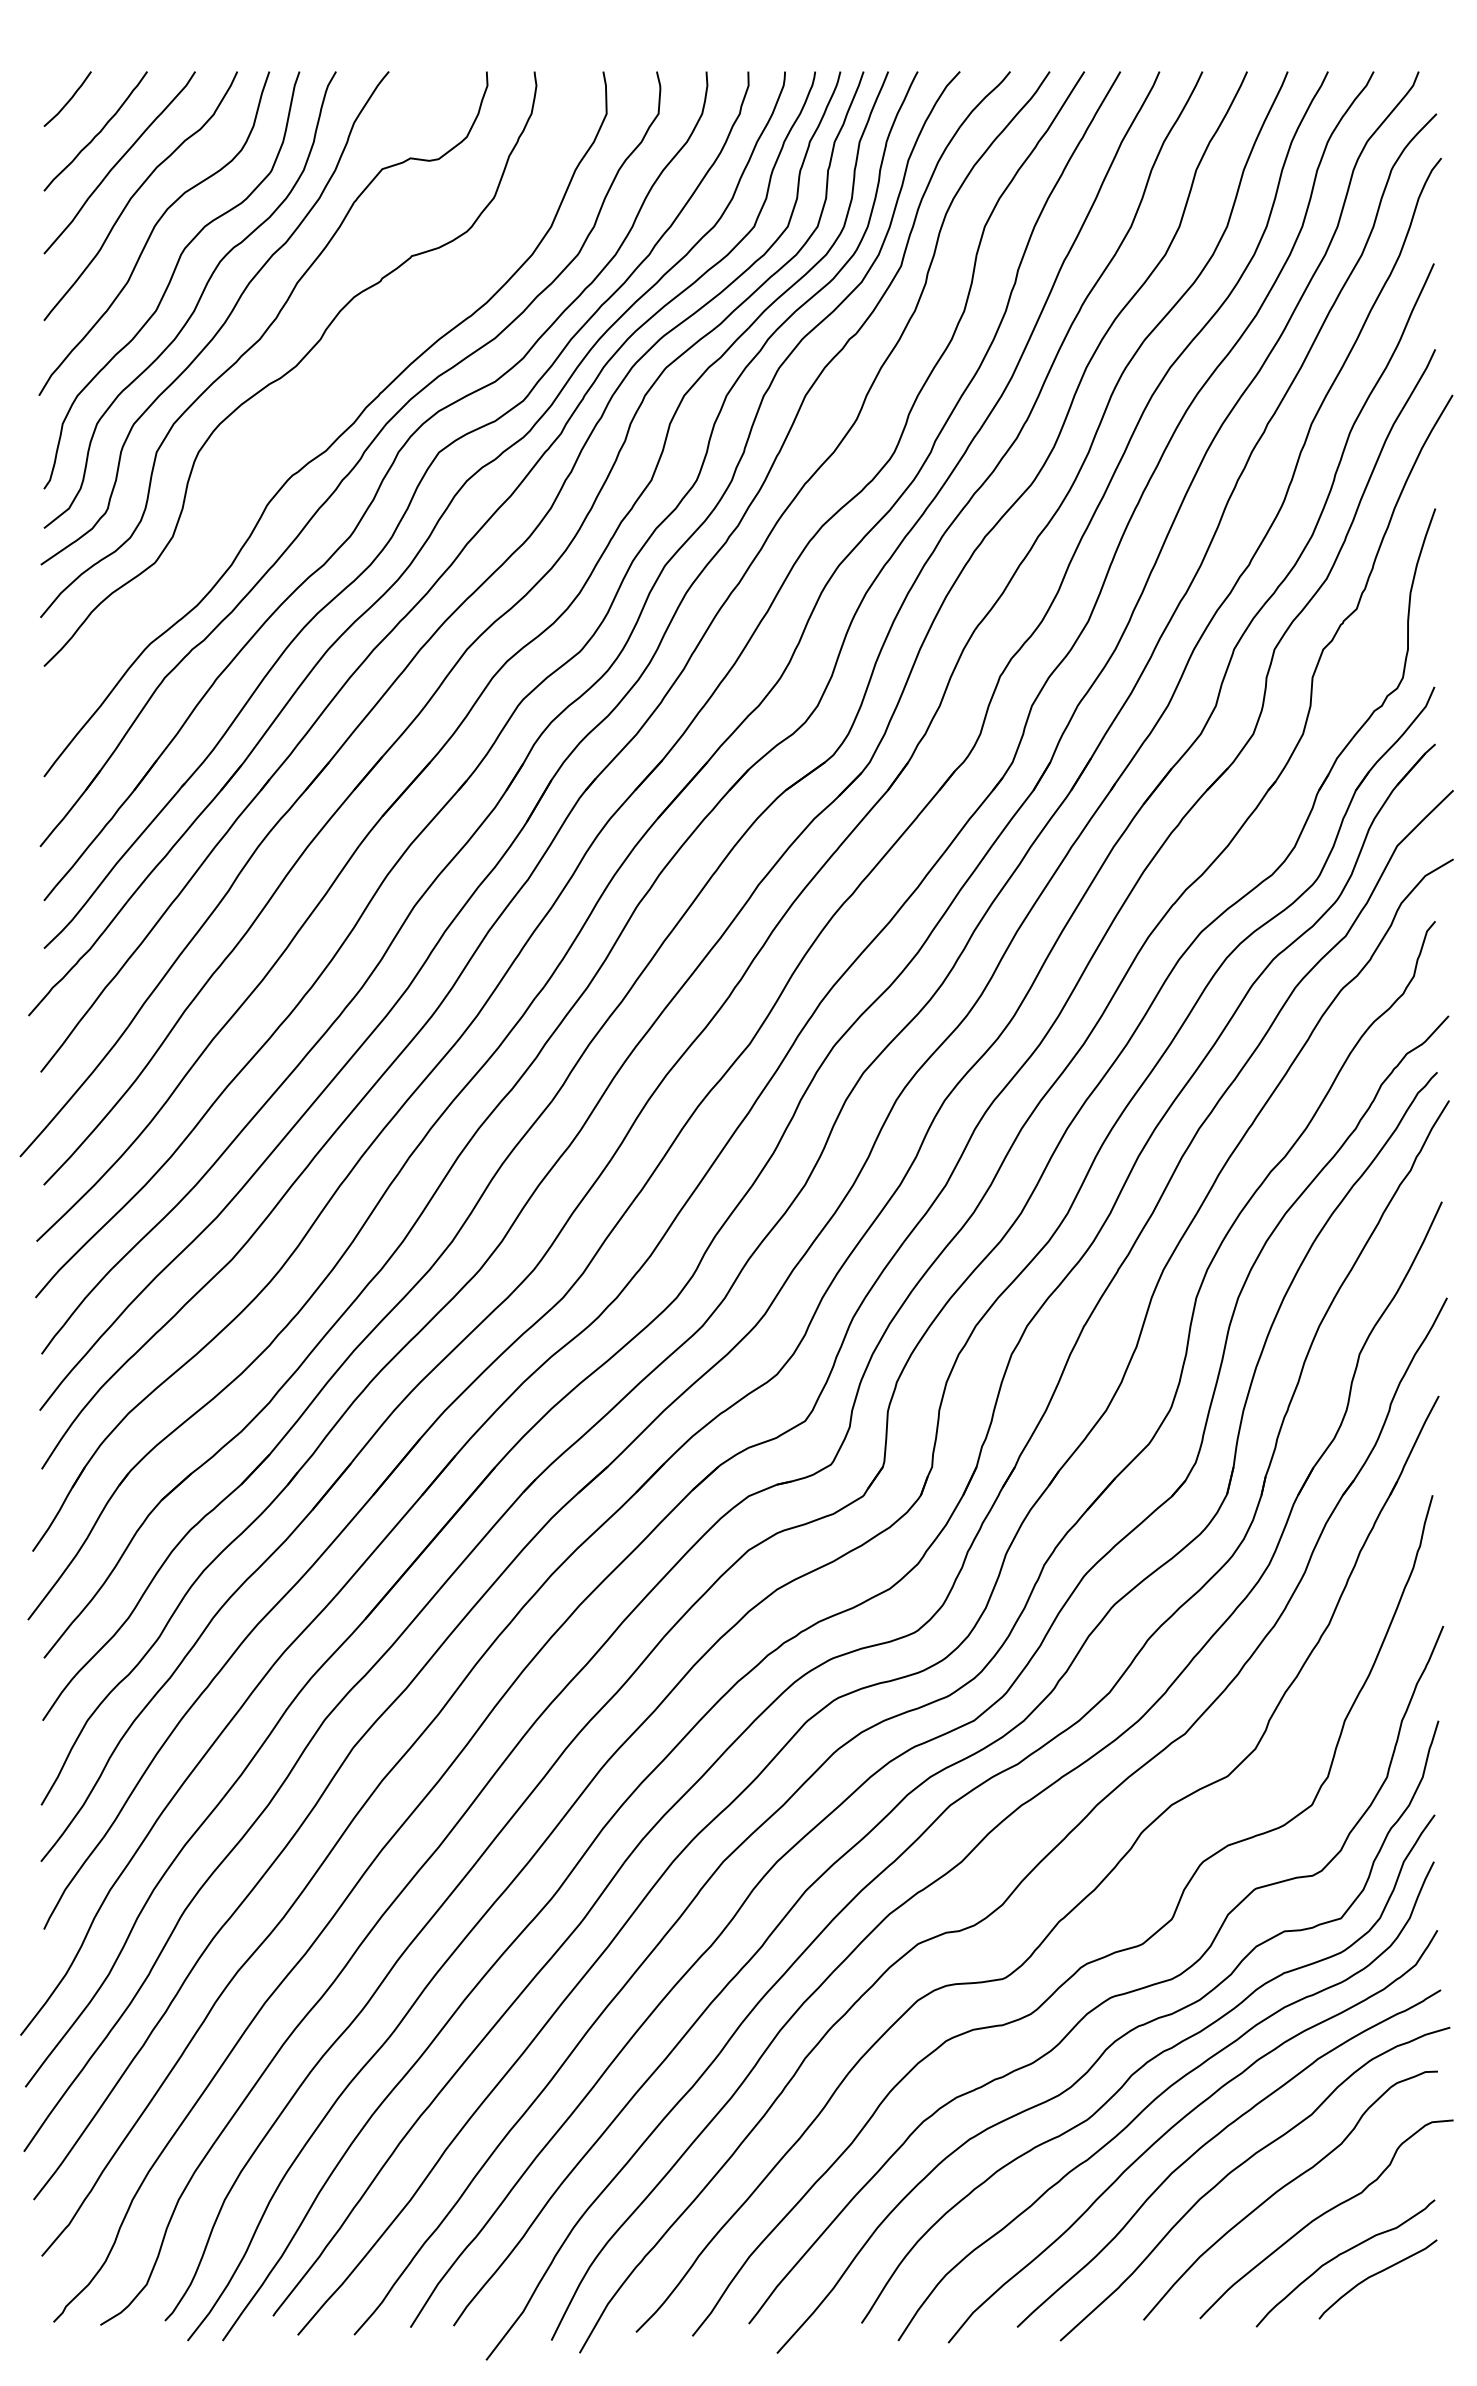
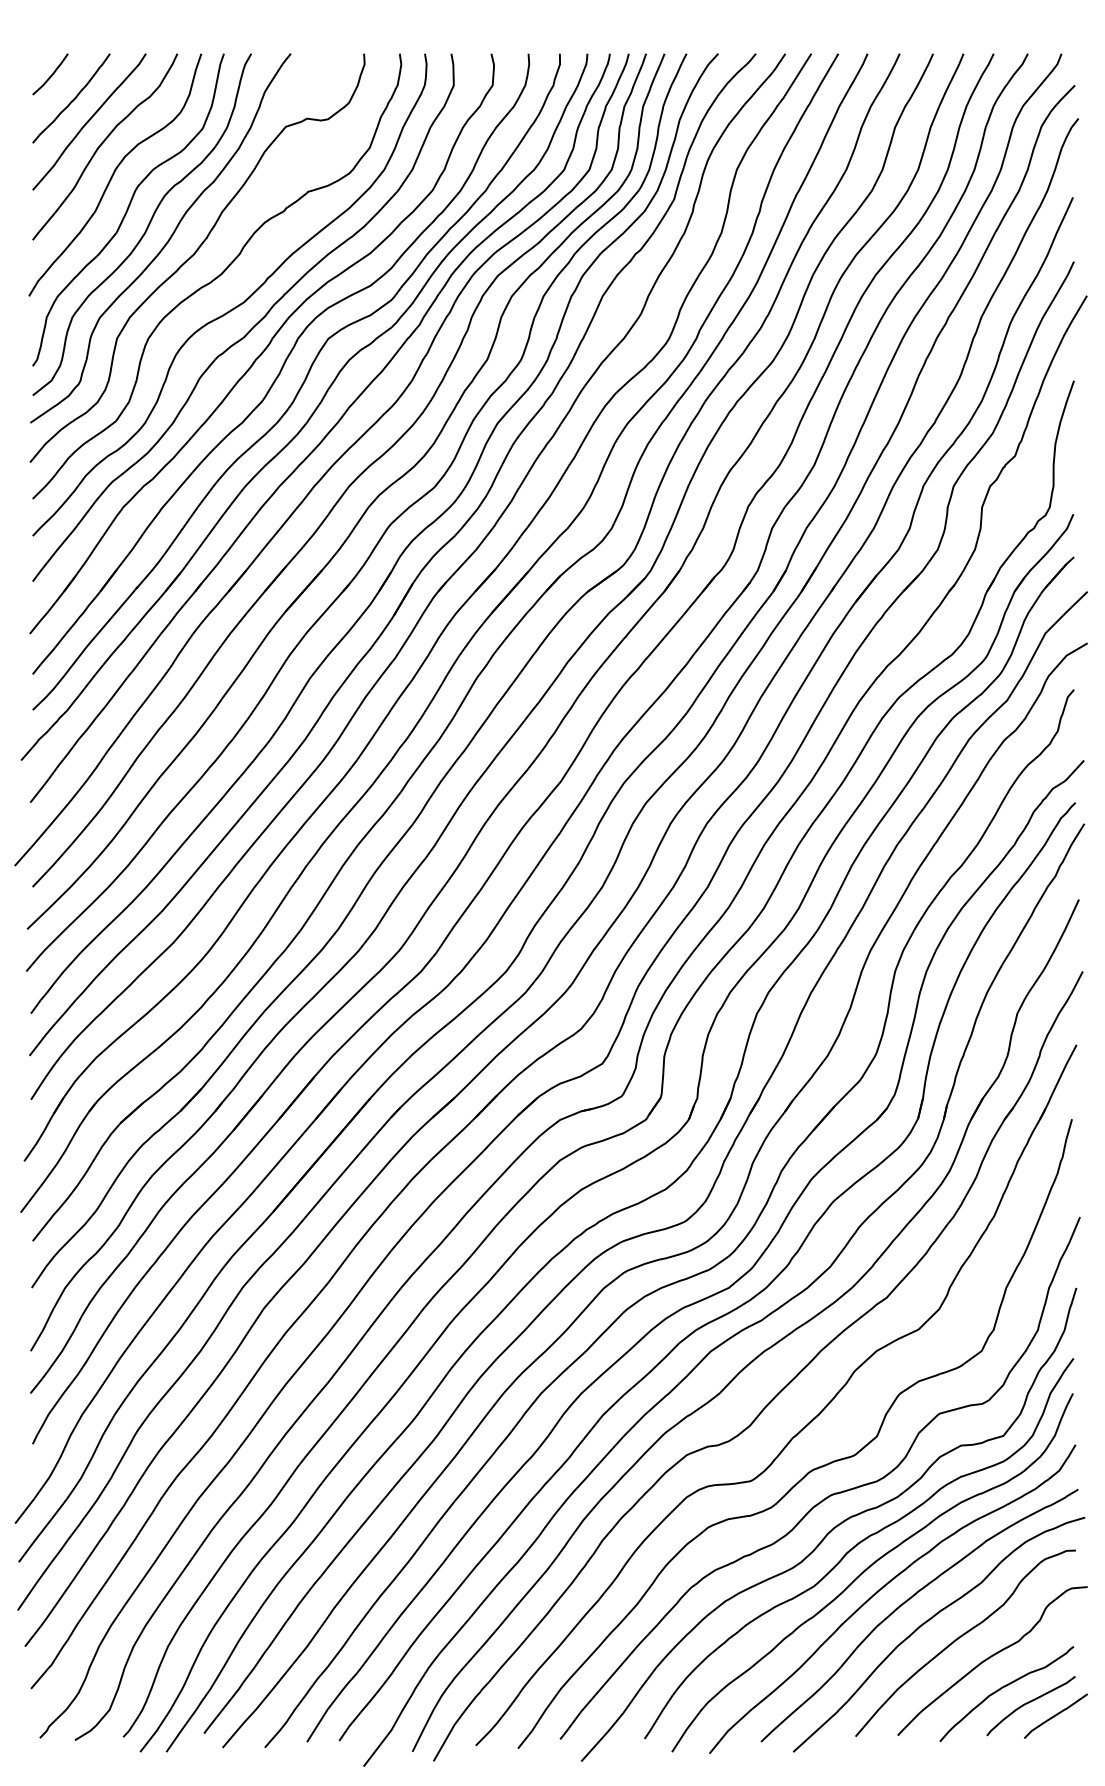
curve: (316, 408) -> (236, 305), added
curve: (1410, 2293) -> (1055, 1716), added

